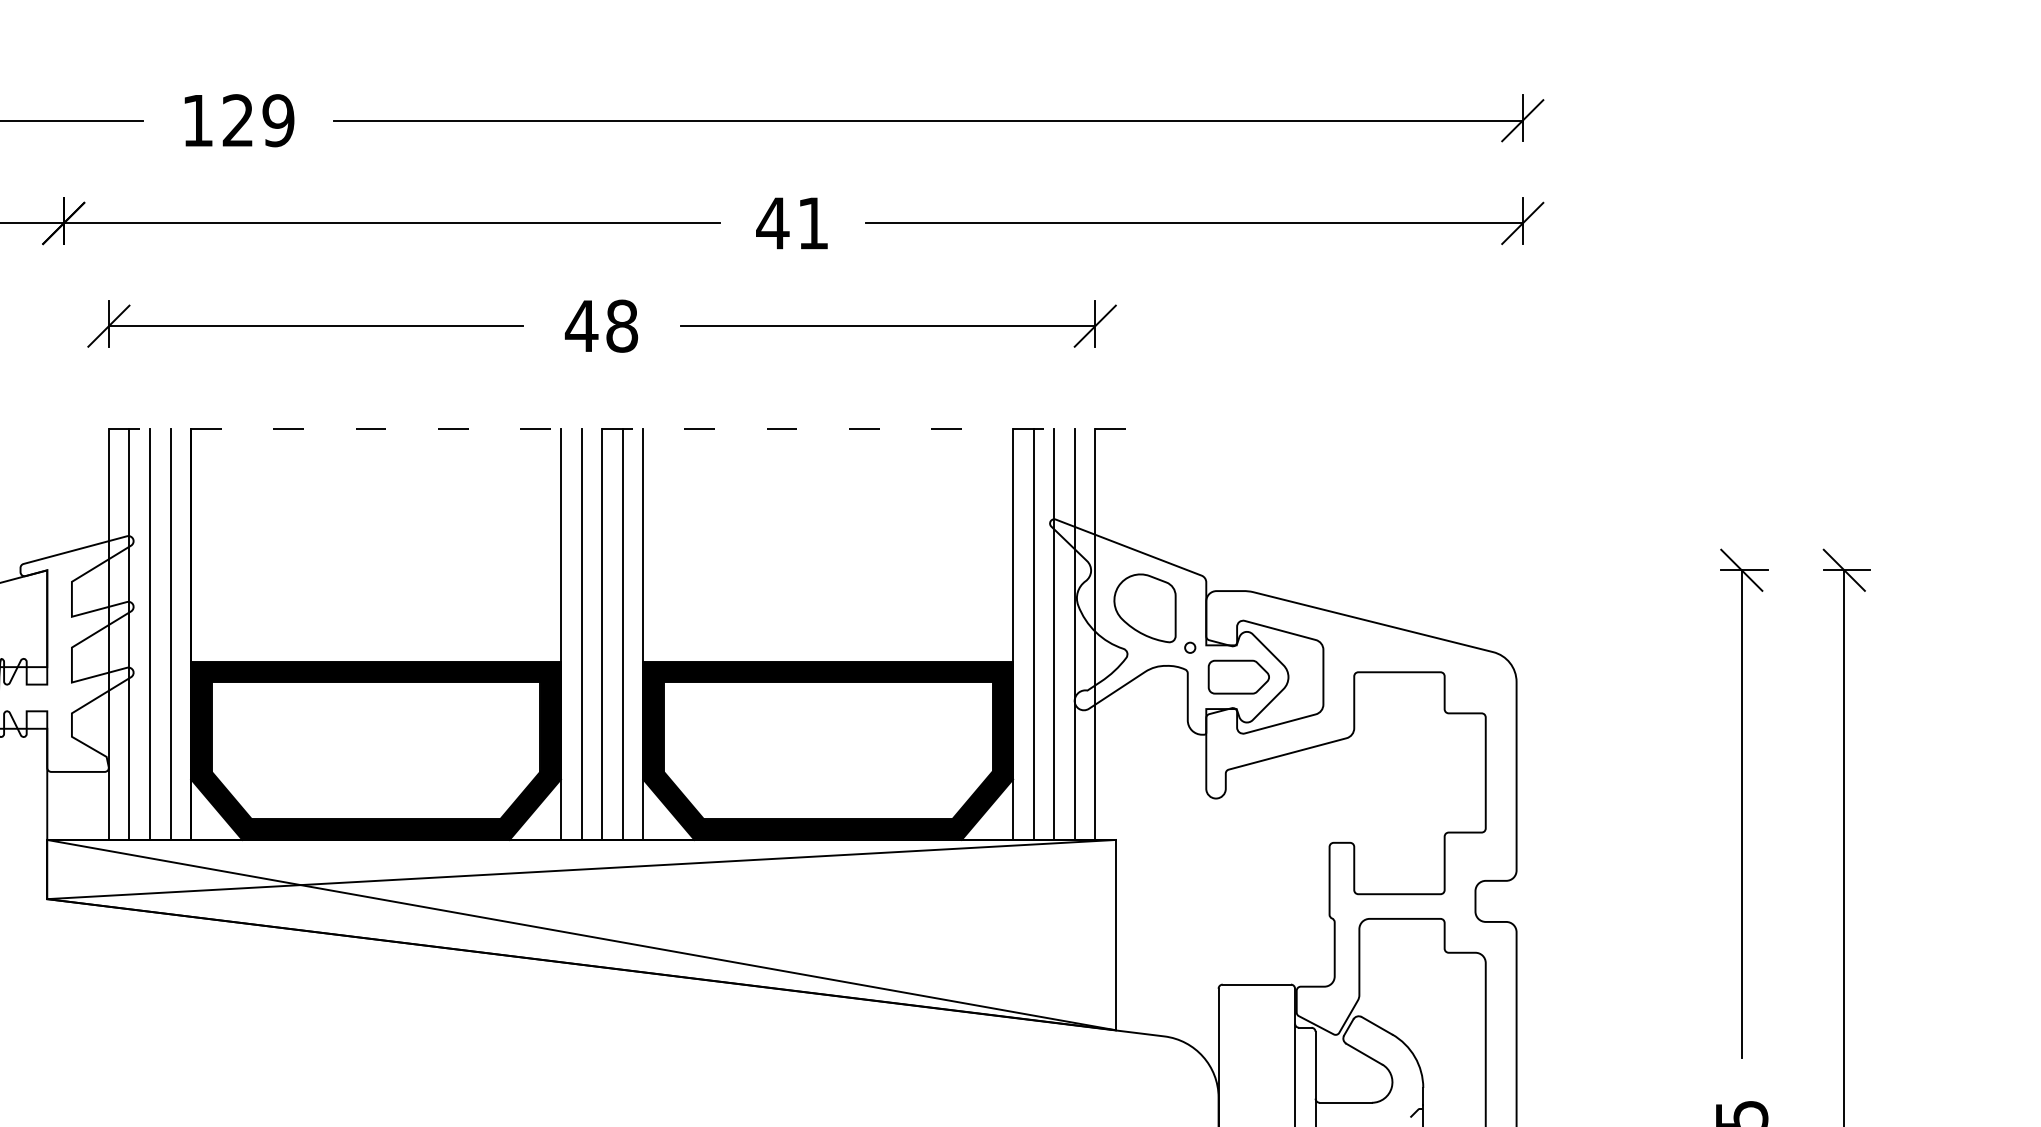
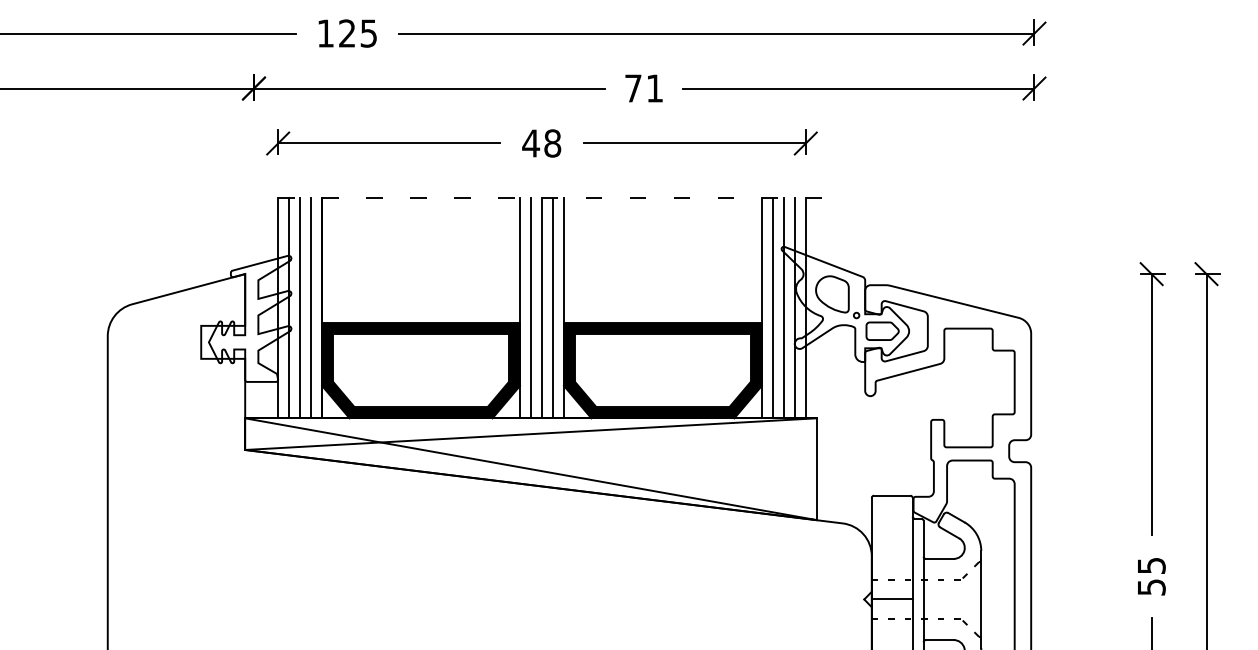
text: (277, 120) -> (368, 33), 129 -> 125
text: (773, 223) -> (633, 88), 41 -> 71

